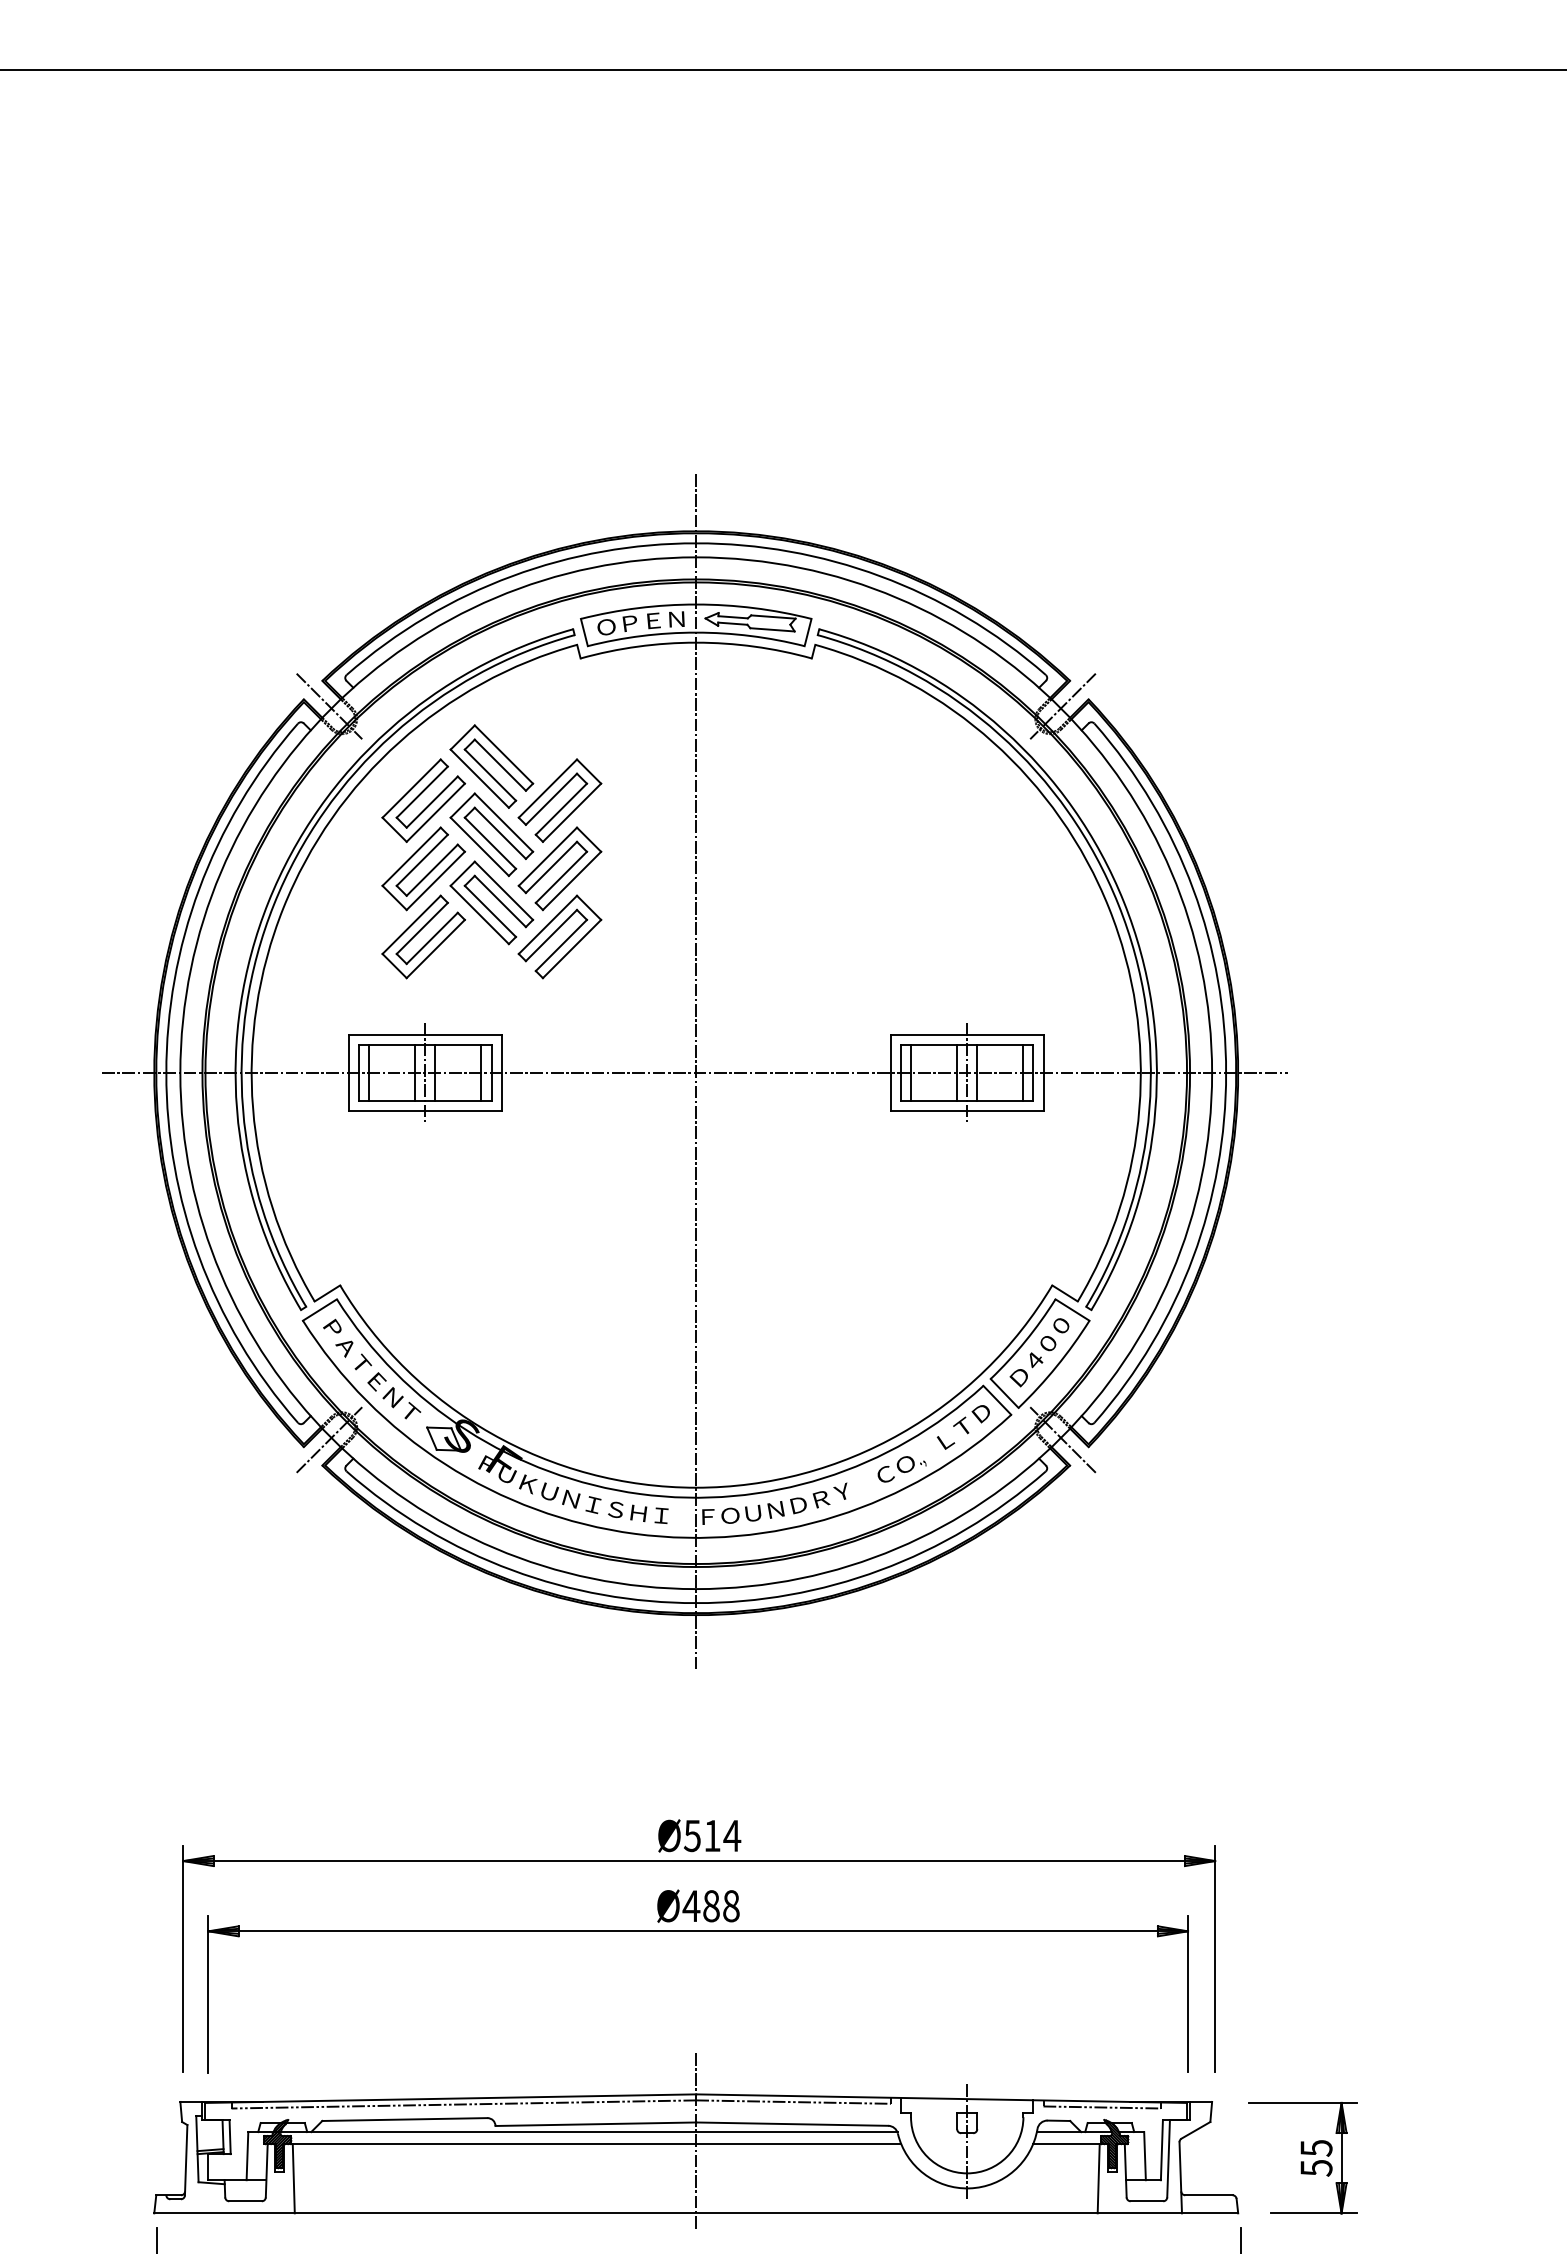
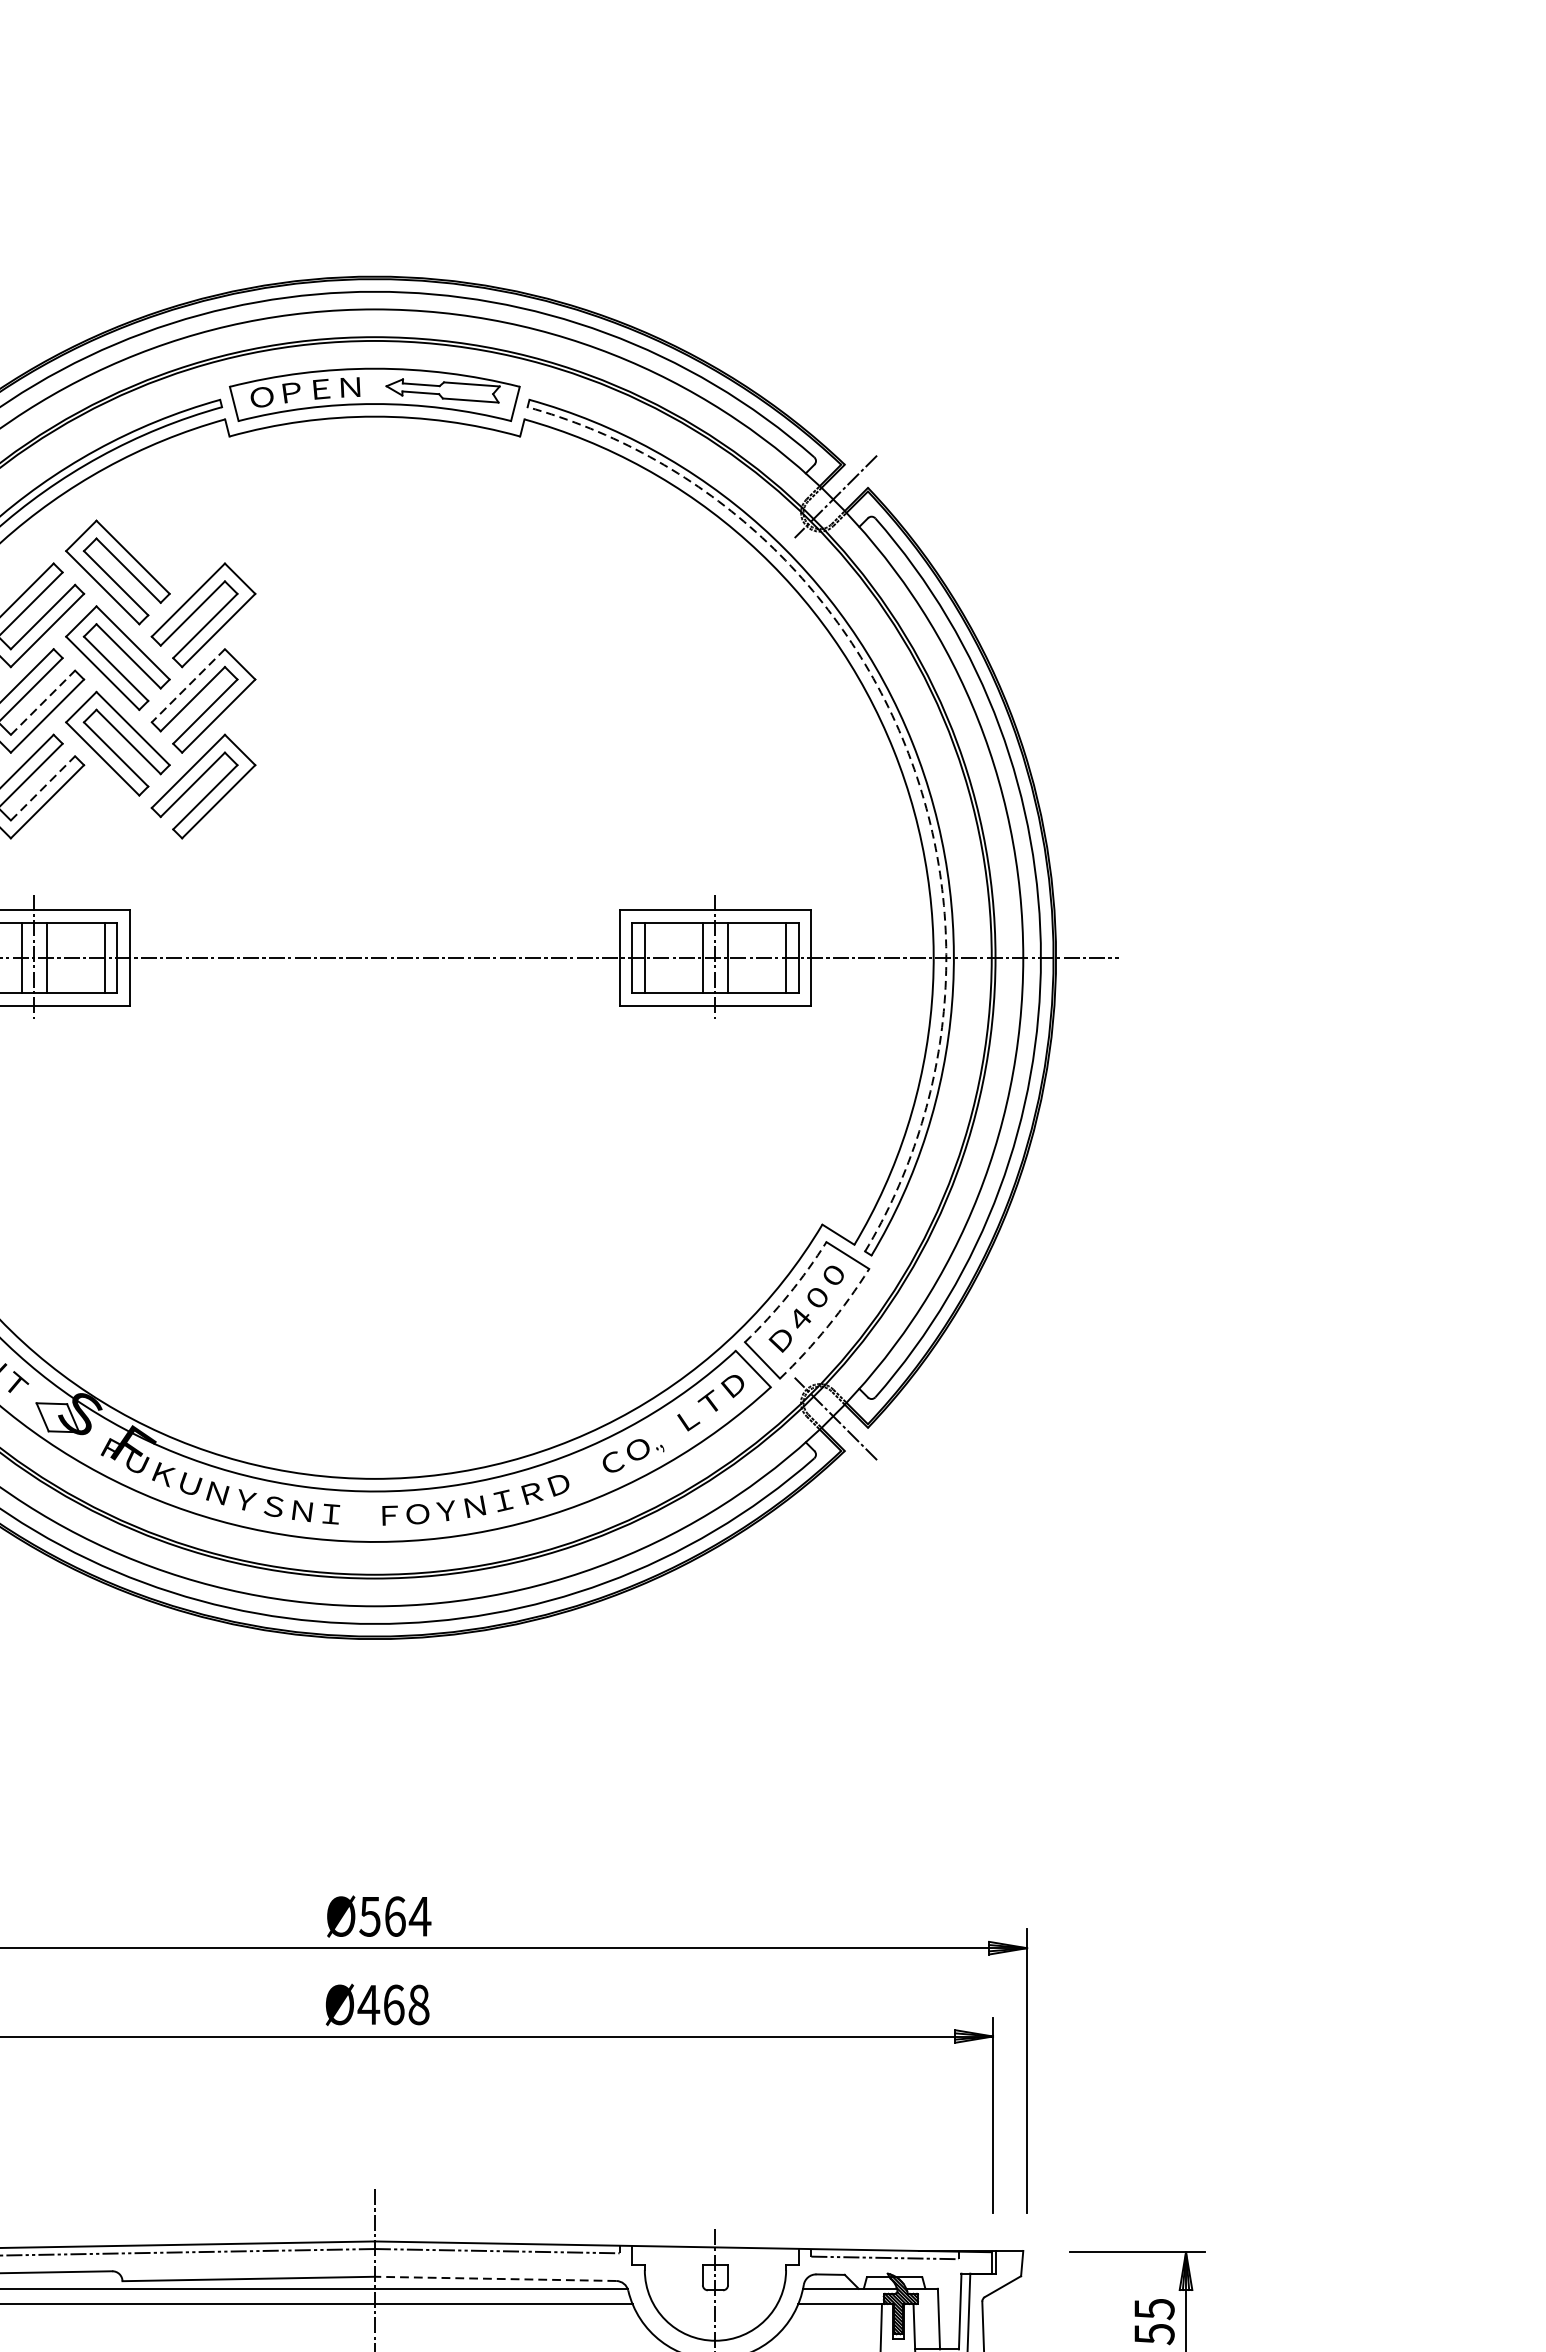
line: (547, 857) -> (187, 686), solid -> dashed
line: (432, 869) -> (43, 701), solid -> dashed
arc: (1118, 904) -> (905, 745), solid -> dashed
line: (432, 938) -> (43, 788), solid -> dashed
line: (696, 1071) -> (375, 955), removed
arc: (1025, 1341) -> (788, 1295), solid -> dashed
arc: (1056, 1366) -> (827, 1326), solid -> dashed
text: (841, 1491) -> (557, 1483), Ｙ -> Ｄ
text: (593, 1504) -> (245, 1499), Ｉ -> Ｙ
text: (798, 1505) -> (503, 1501), Ｄ -> Ｉ
text: (636, 1513) -> (299, 1511), Ｈ -> Ｎ
text: (753, 1513) -> (446, 1511), Ｕ -> Ｙ
text: (712, 1835) -> (395, 1916), Ø514 -> Ø564
text: (711, 1906) -> (394, 2005), Ø488 -> Ø468
line: (791, 2124) -> (494, 2279), solid -> dashed

